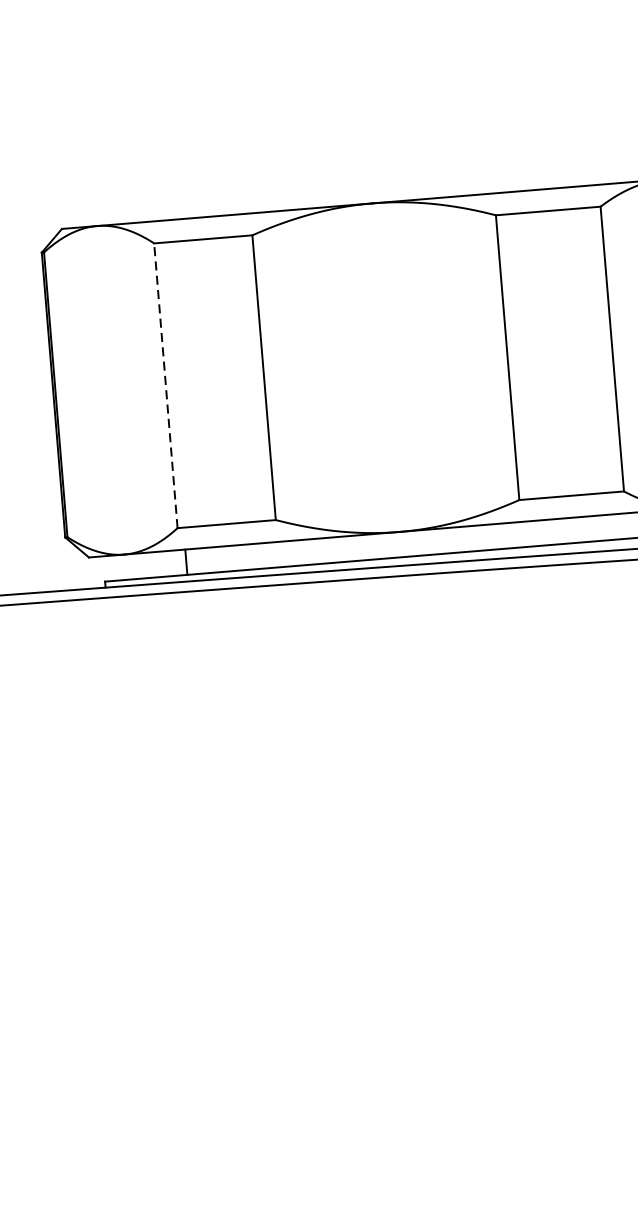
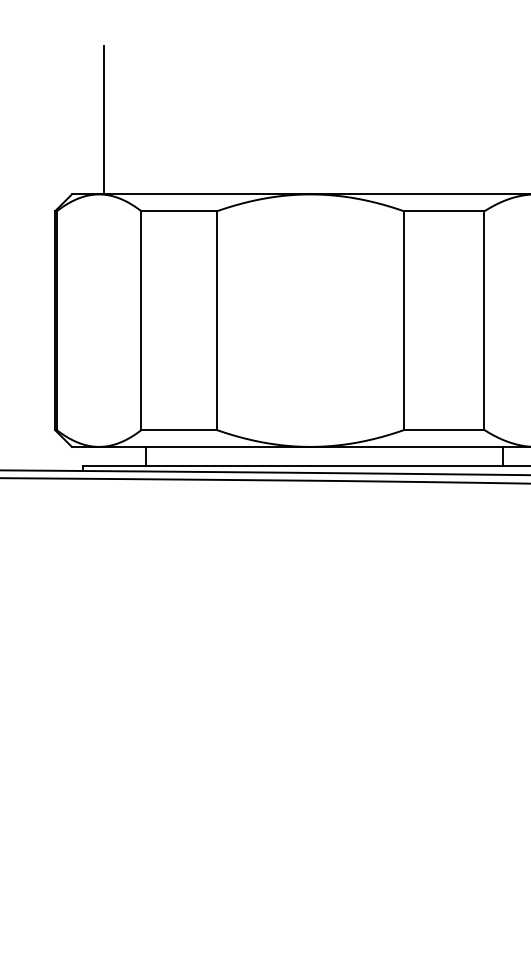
line: (95, 129) -> (103, 120), added
line: (165, 385) -> (141, 320), dashed -> solid

